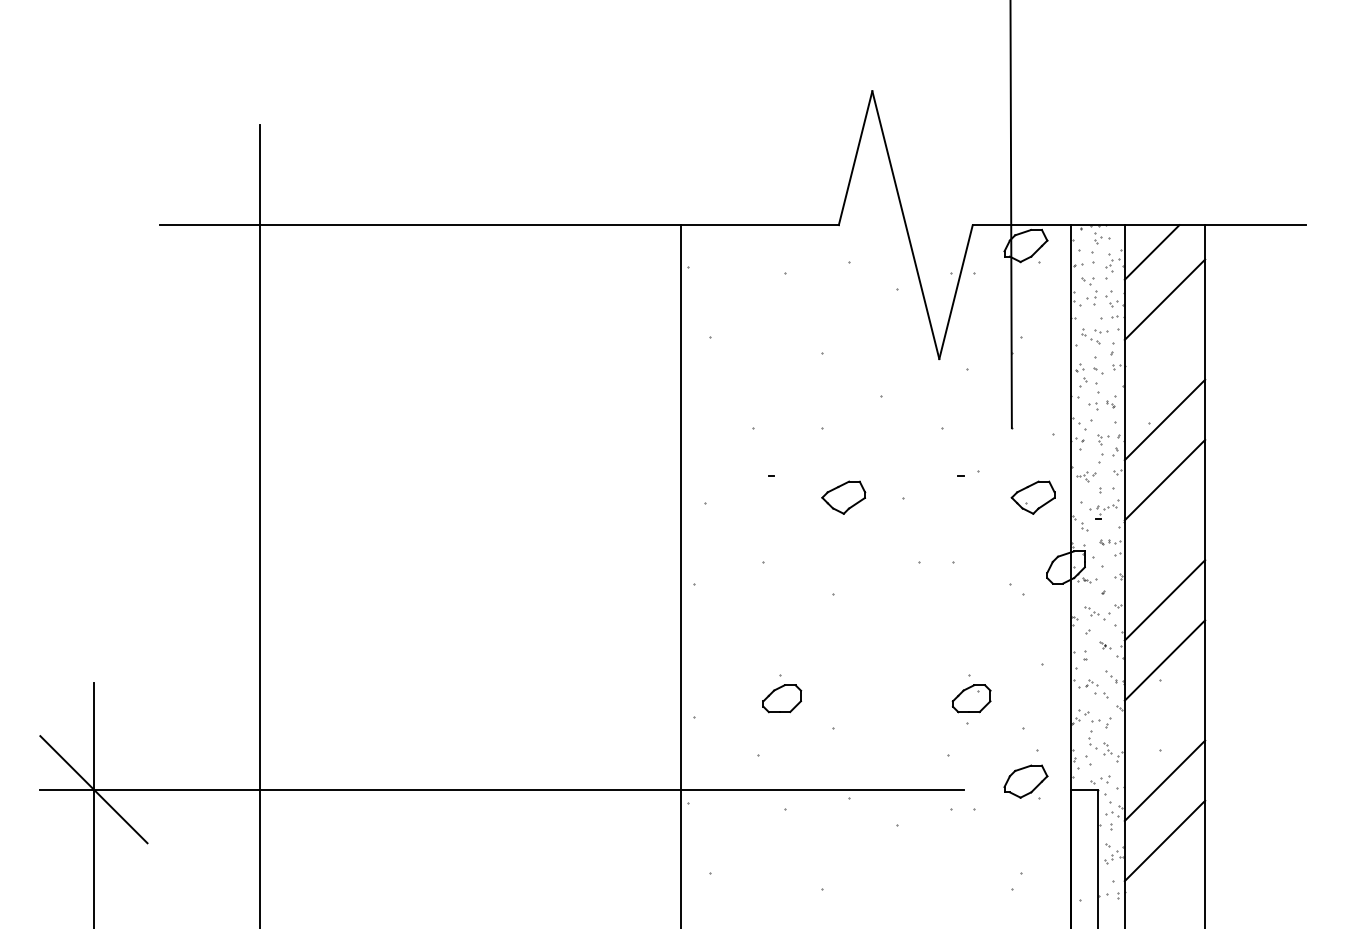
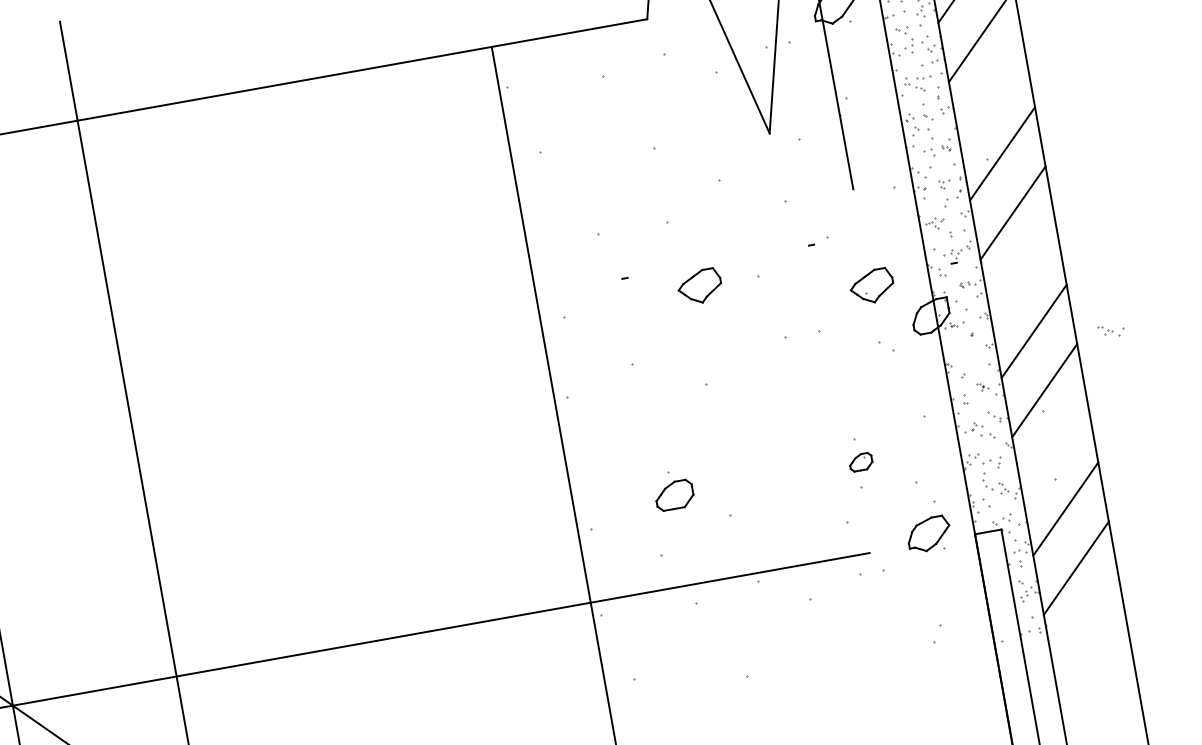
part: (1032, 497) -> (871, 286), moved
part: (1097, 613) -> (1111, 330), moved
part: (971, 698) -> (860, 461), size x0.6

